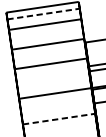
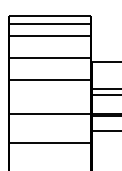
line: (43, 14) -> (50, 24), dashed -> solid
line: (59, 119) -> (50, 143), dashed -> solid

